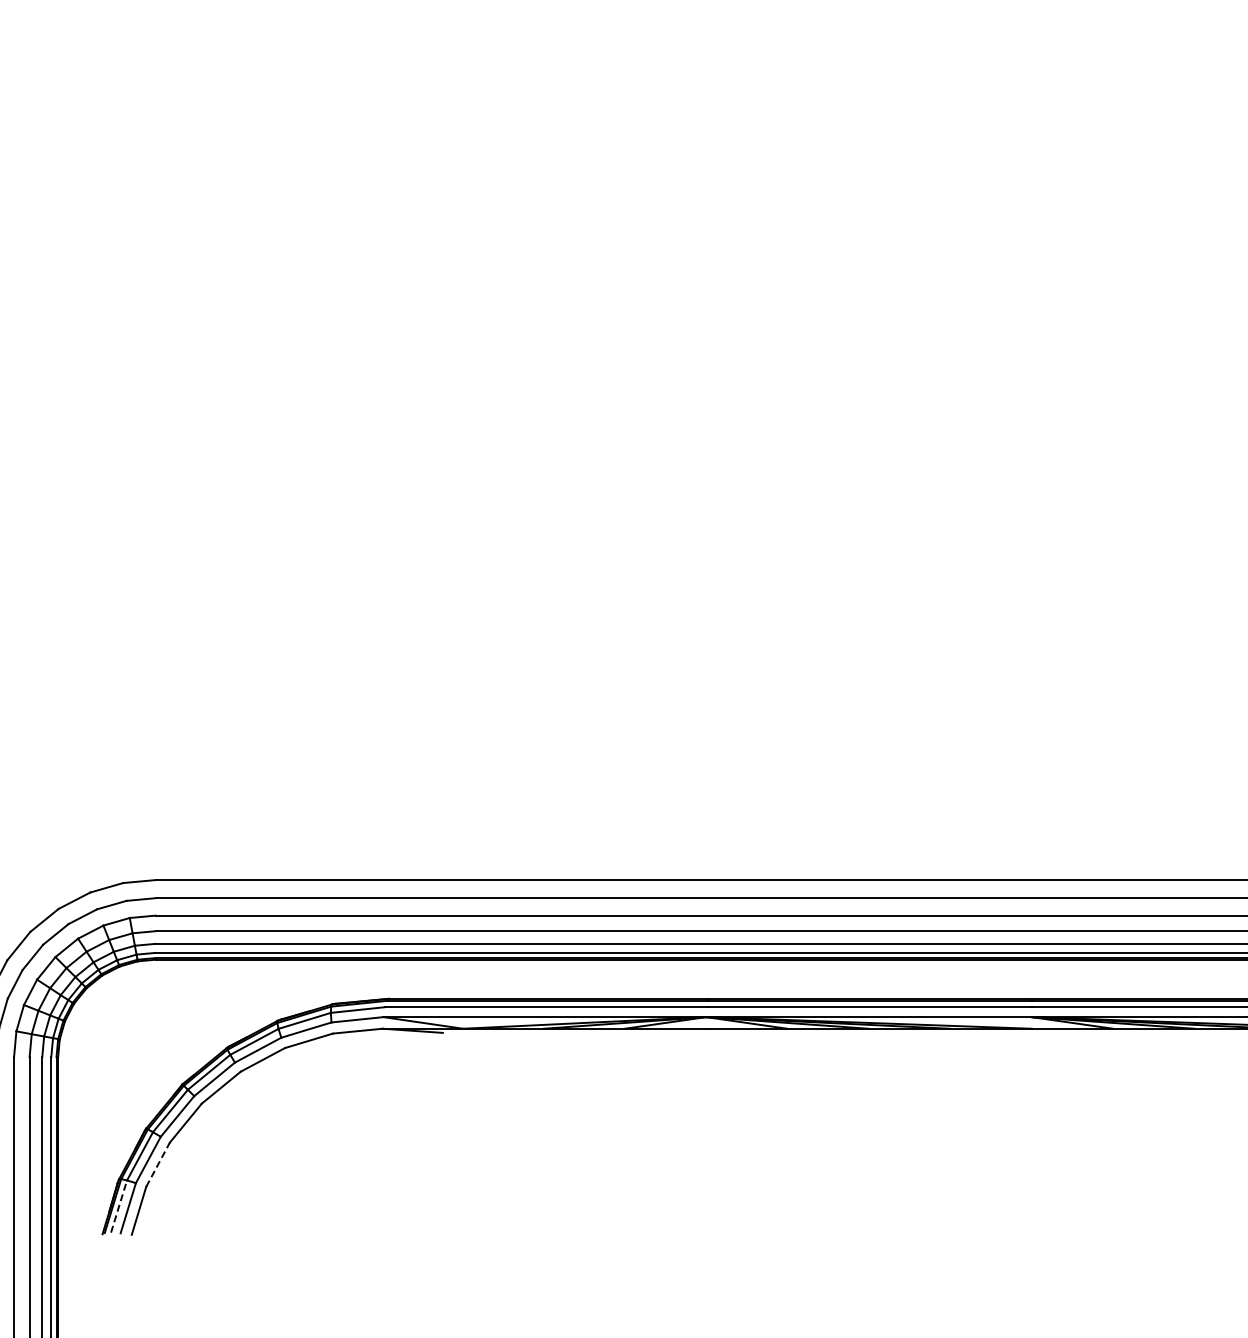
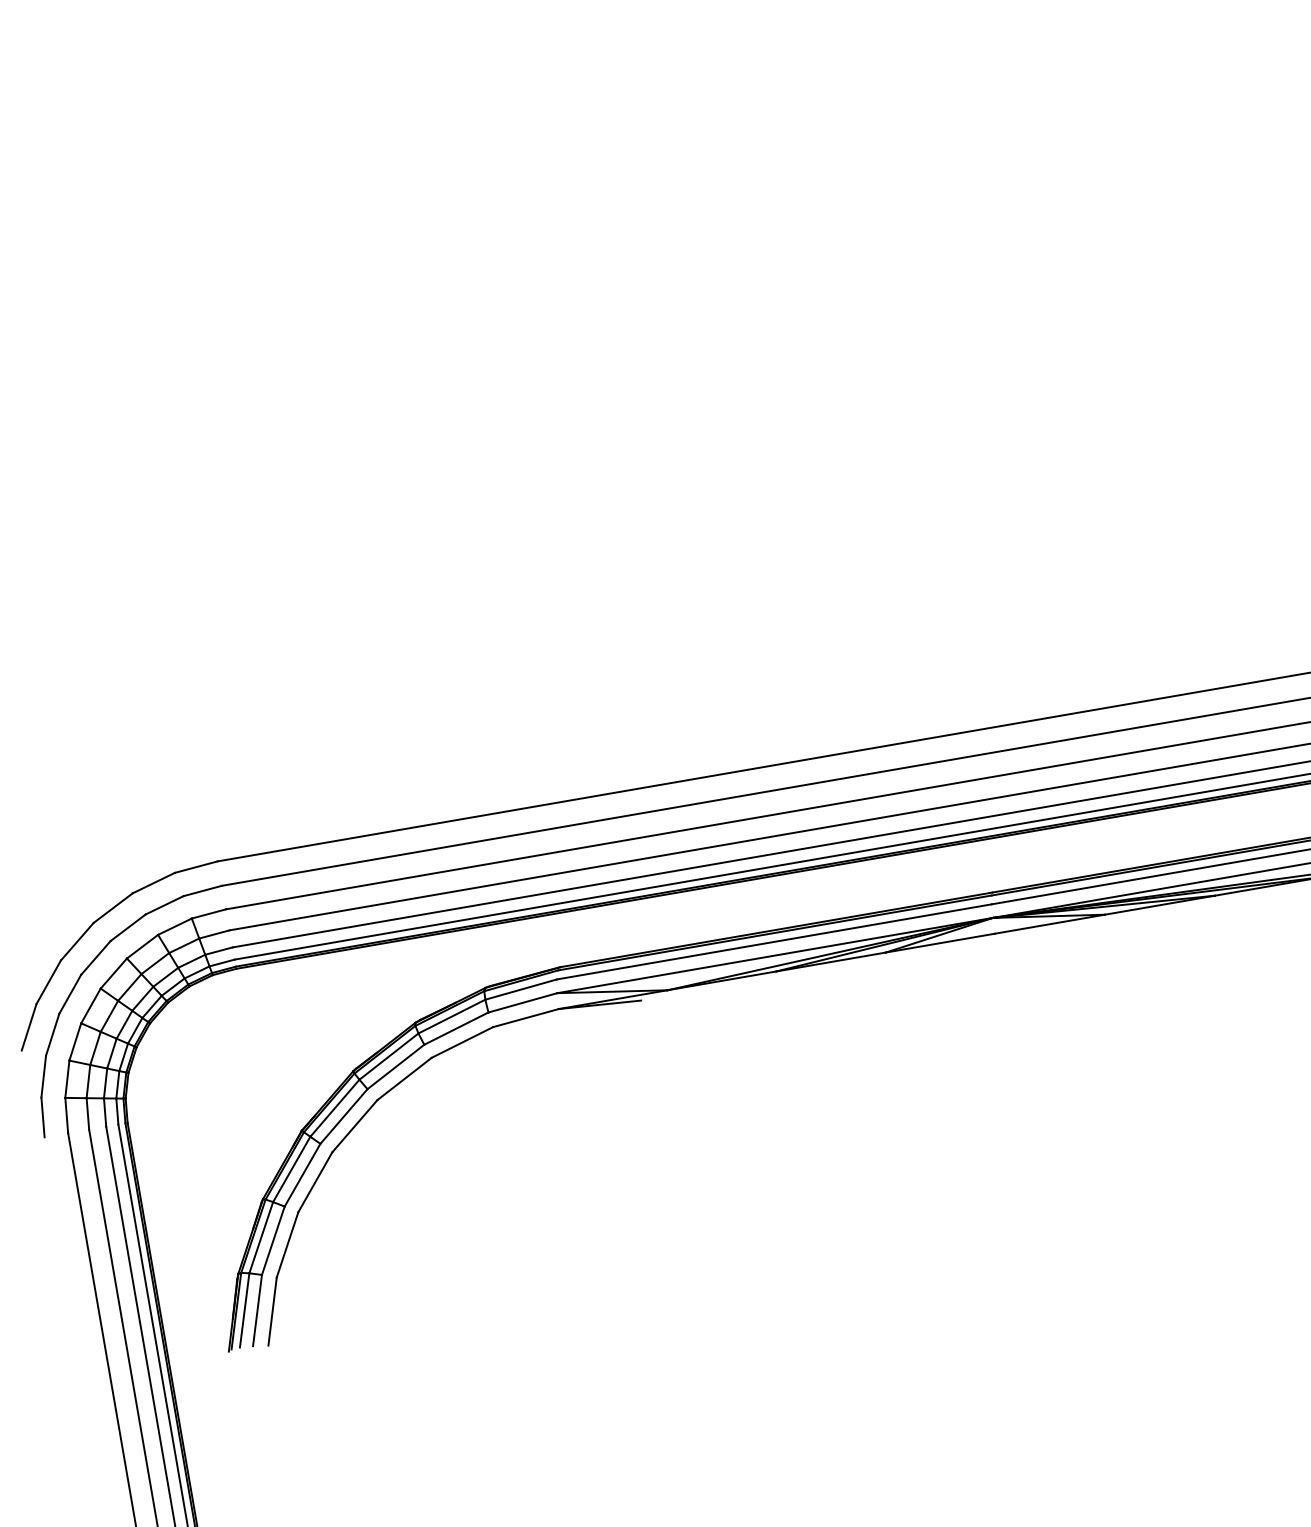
line: (158, 1164) -> (288, 1244), dashed -> solid
line: (119, 1206) -> (245, 1310), dashed -> solid

